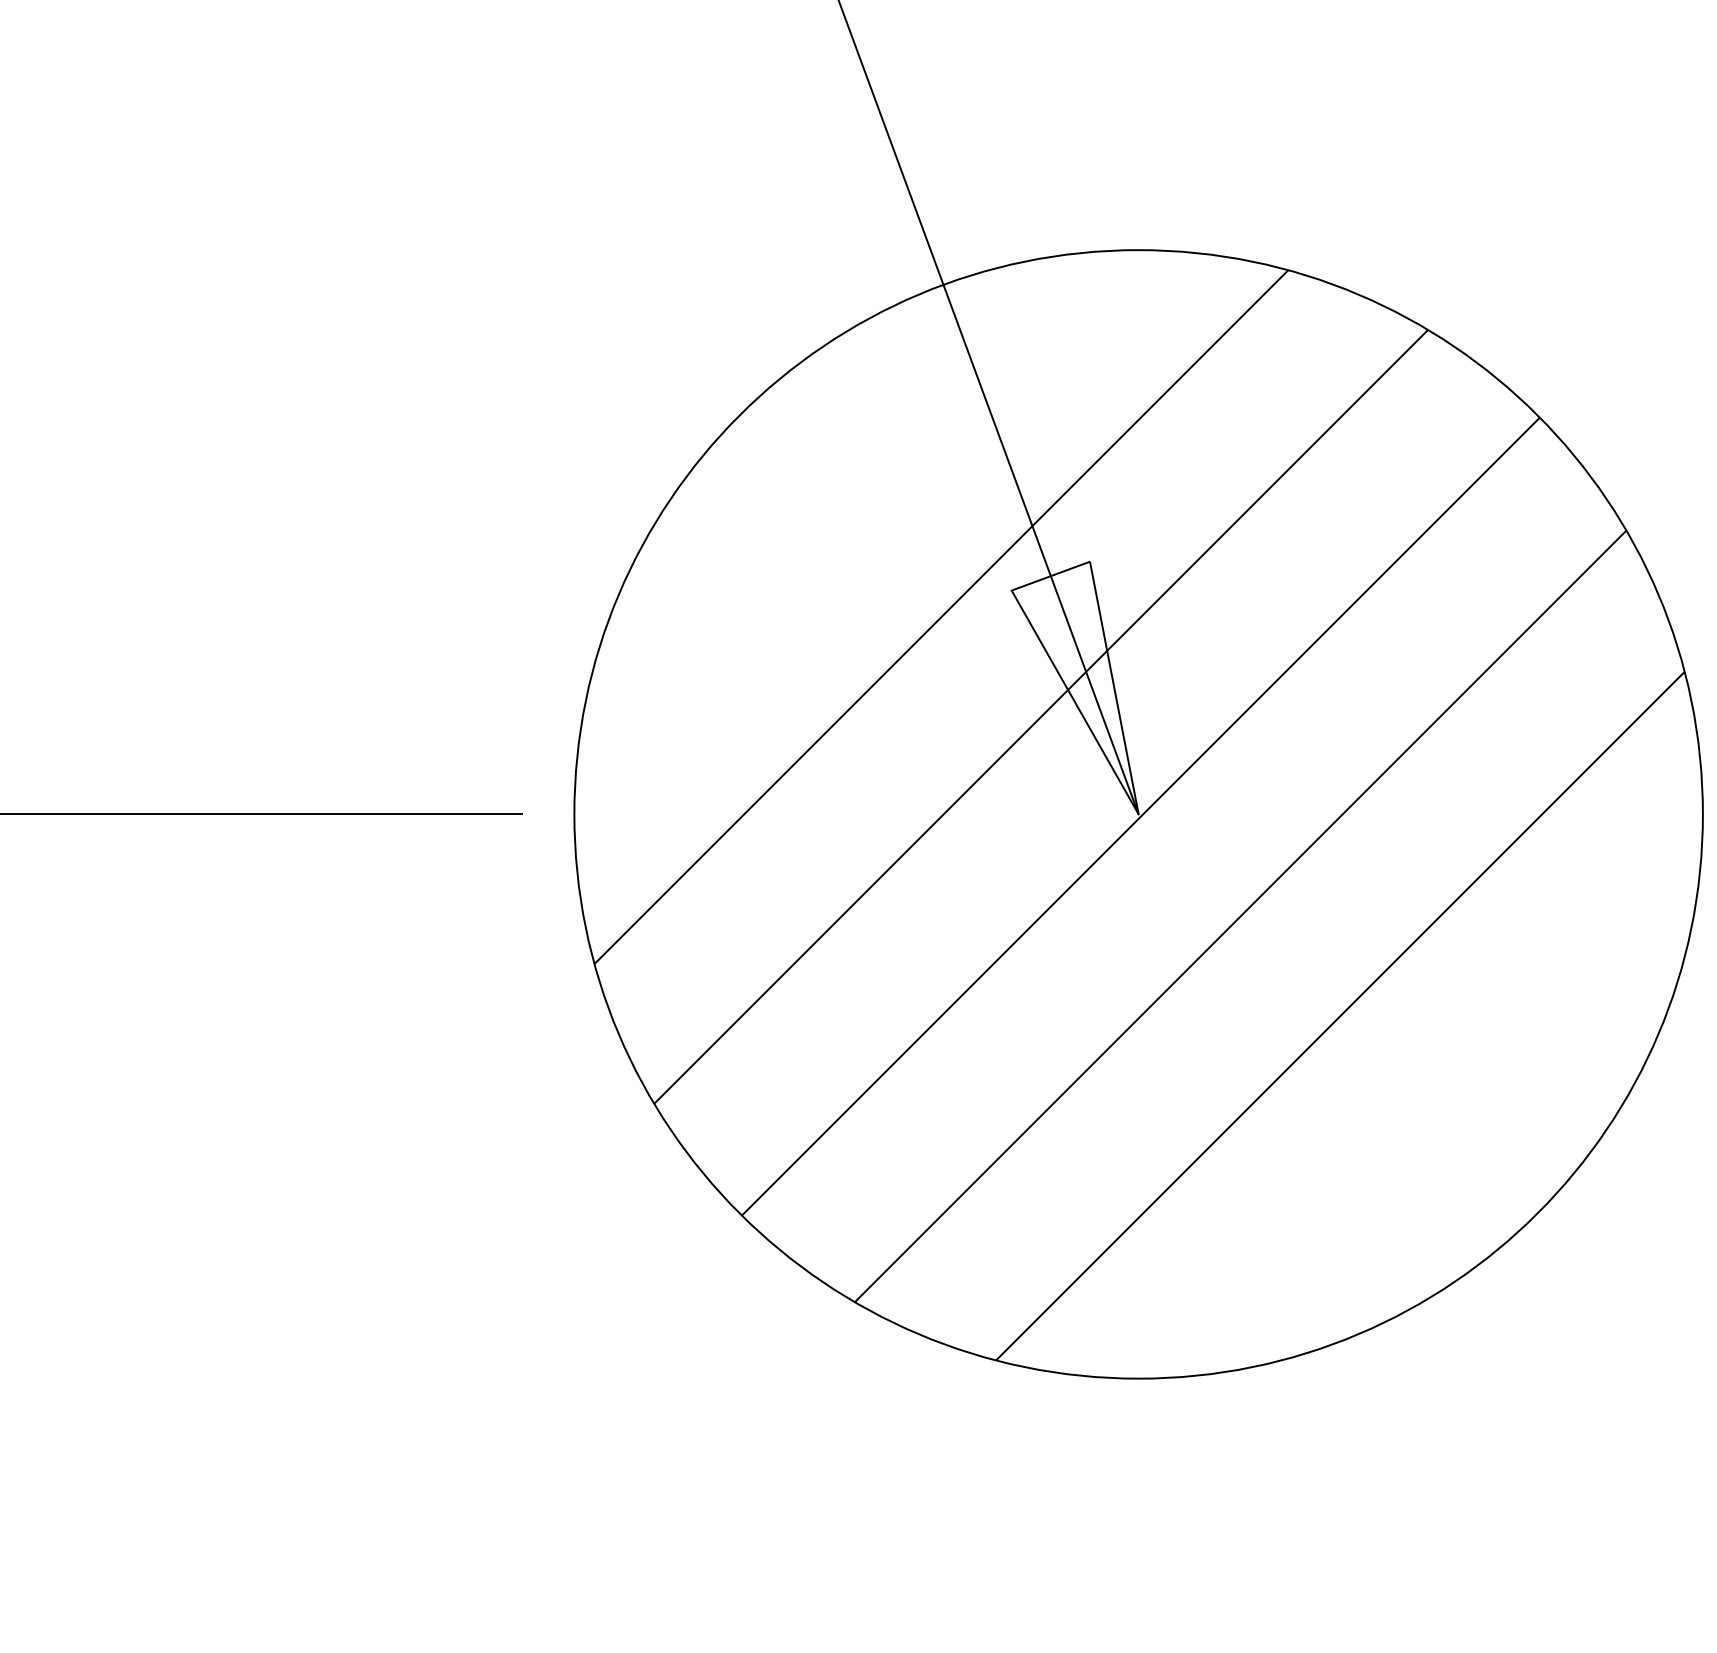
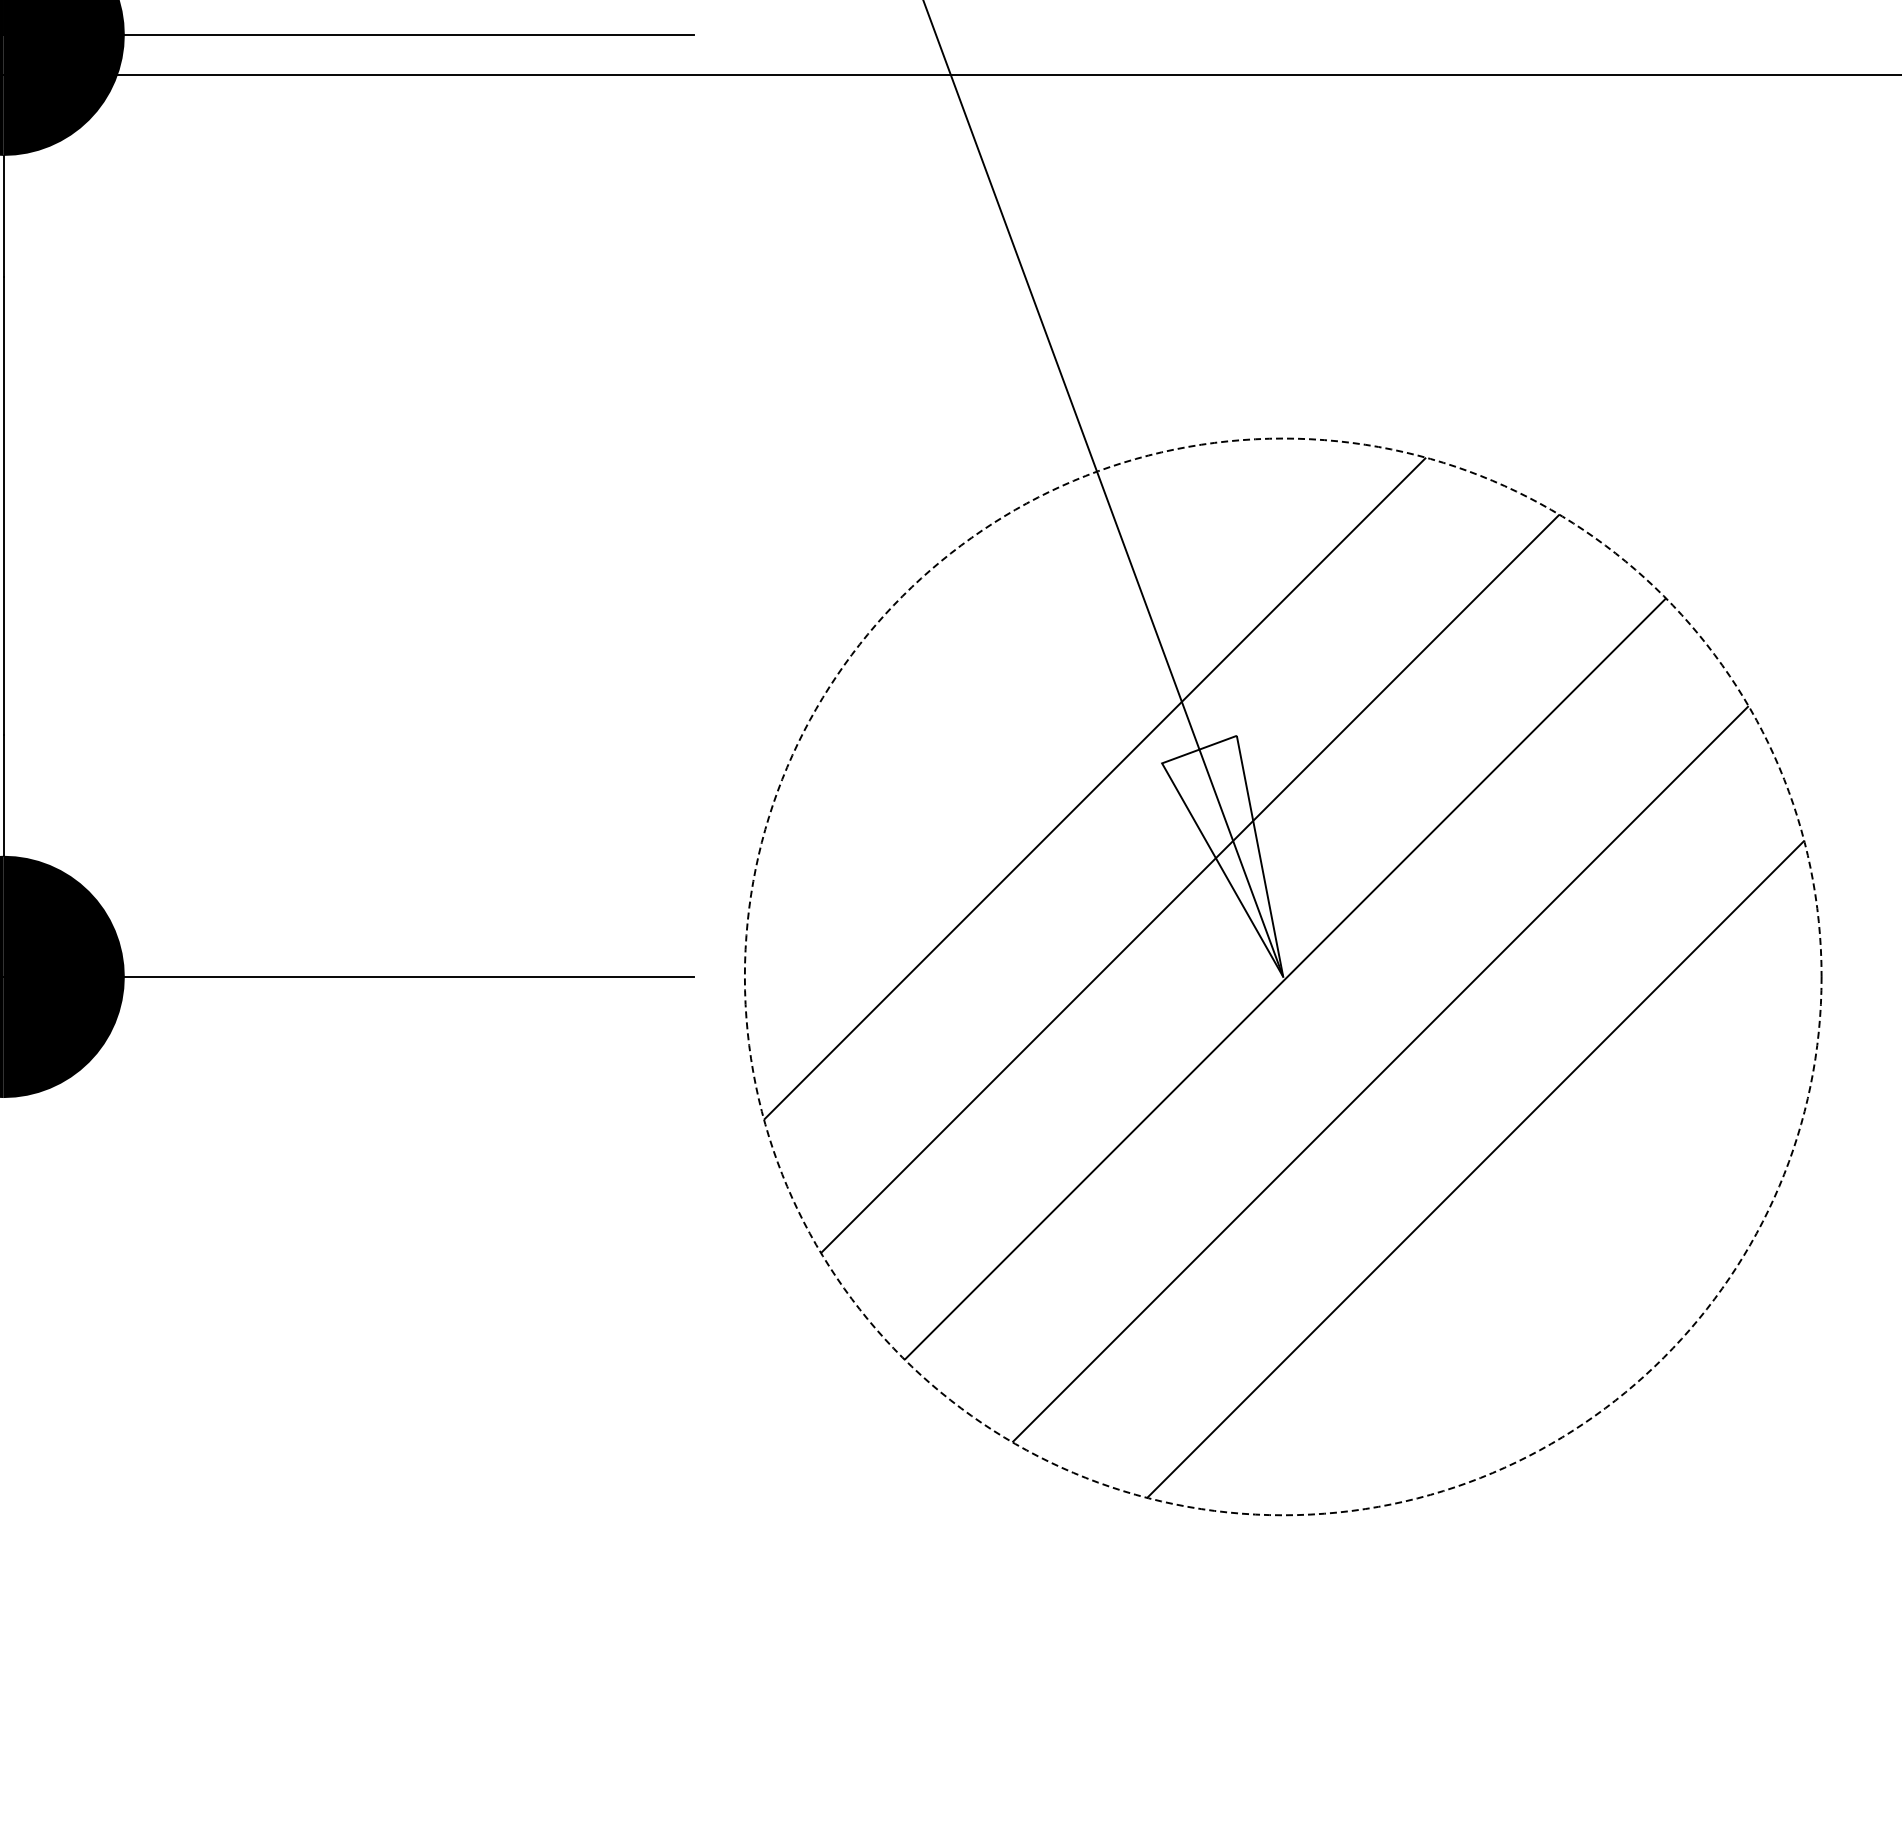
circle: (1137, 813) -> (1282, 976), solid -> dashed

